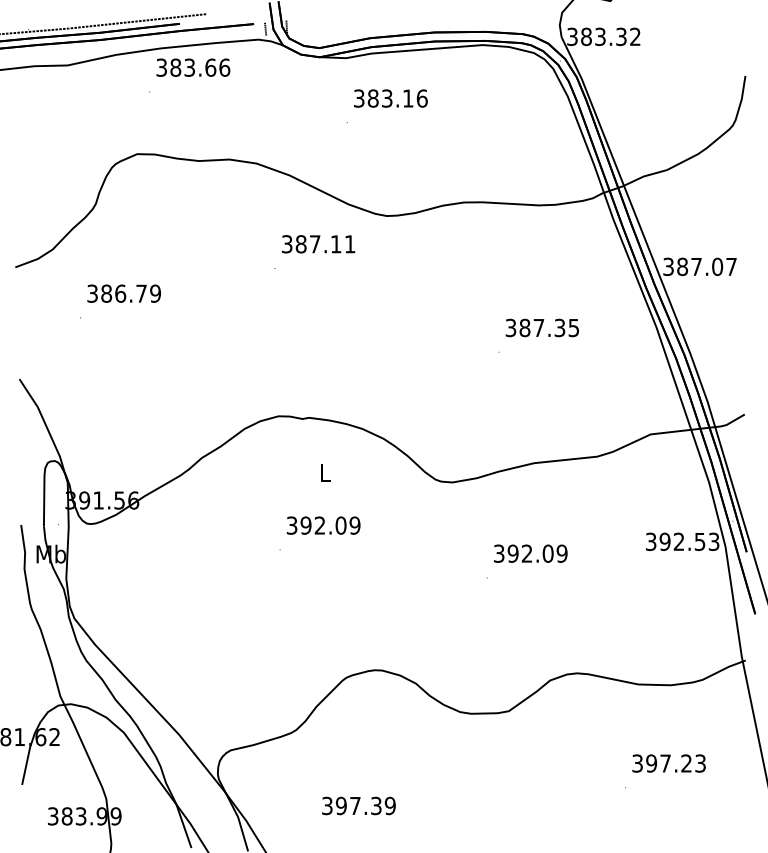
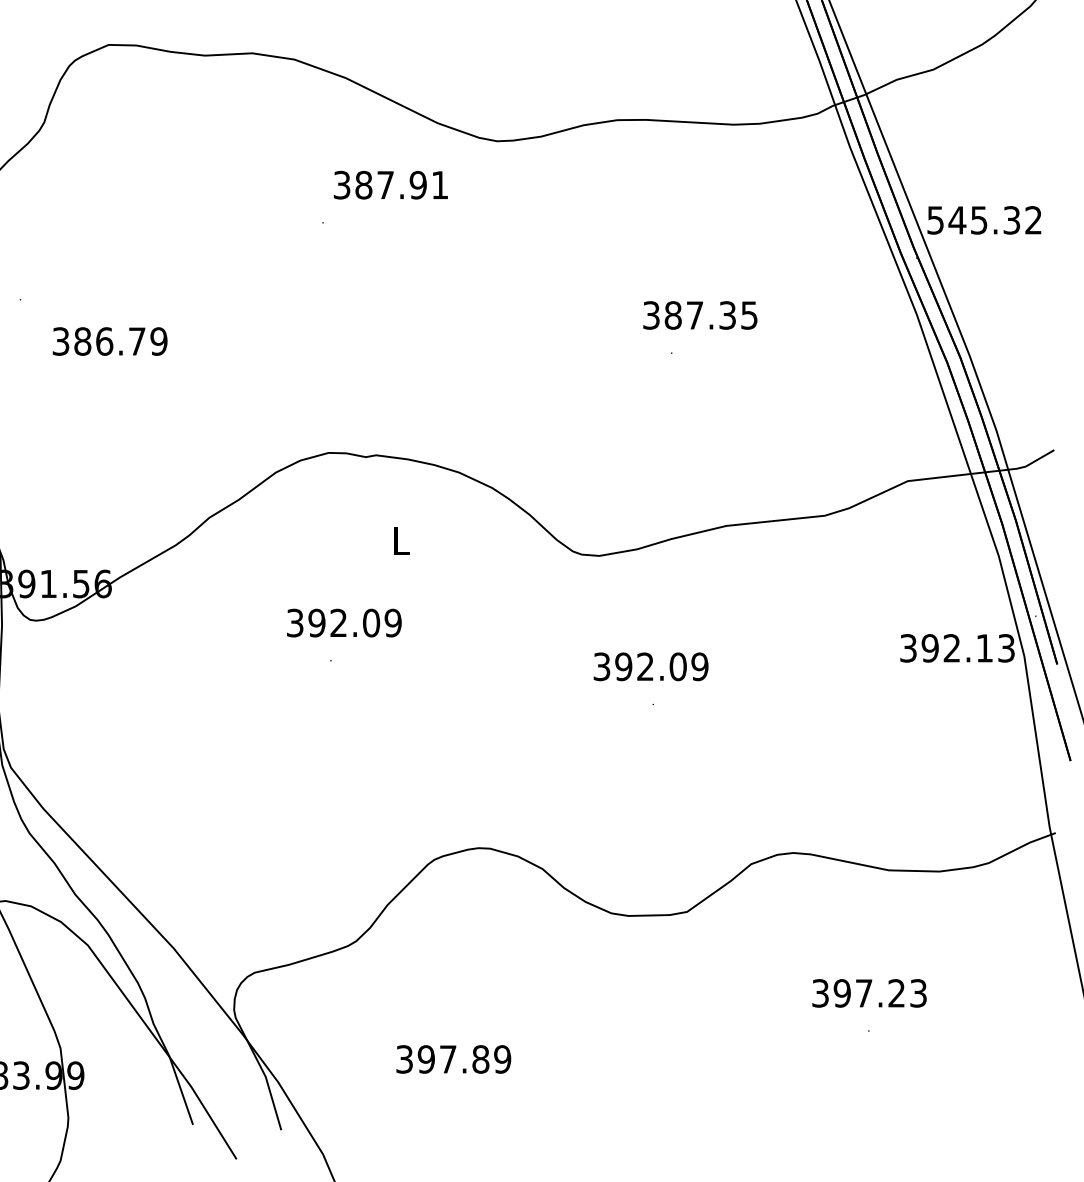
text: (335, 244) -> (417, 185), 387.11 -> 387.91
text: (699, 266) -> (983, 219), 387.07 -> 545.32
text: (123, 293) -> (109, 341), moved
text: (541, 327) -> (698, 314), moved
text: (323, 525) -> (344, 622), moved
text: (699, 541) -> (983, 647), 392.53 -> 392.13
text: (530, 553) -> (650, 666), moved
text: (668, 763) -> (868, 993), moved
text: (376, 805) -> (481, 1058), 397.39 -> 397.89

